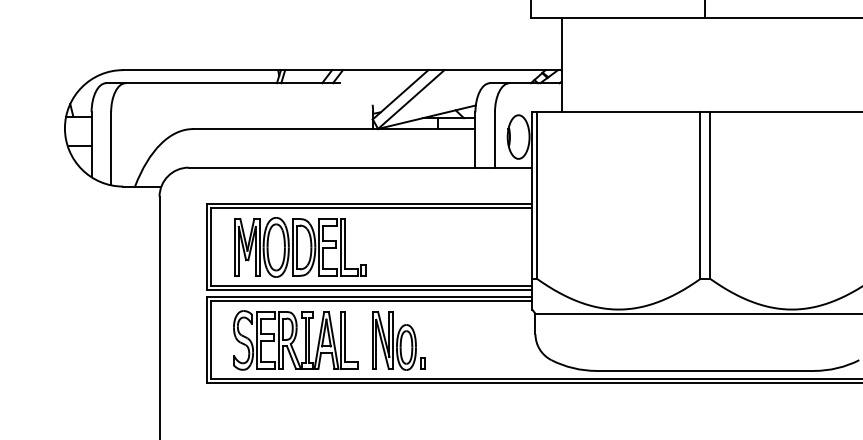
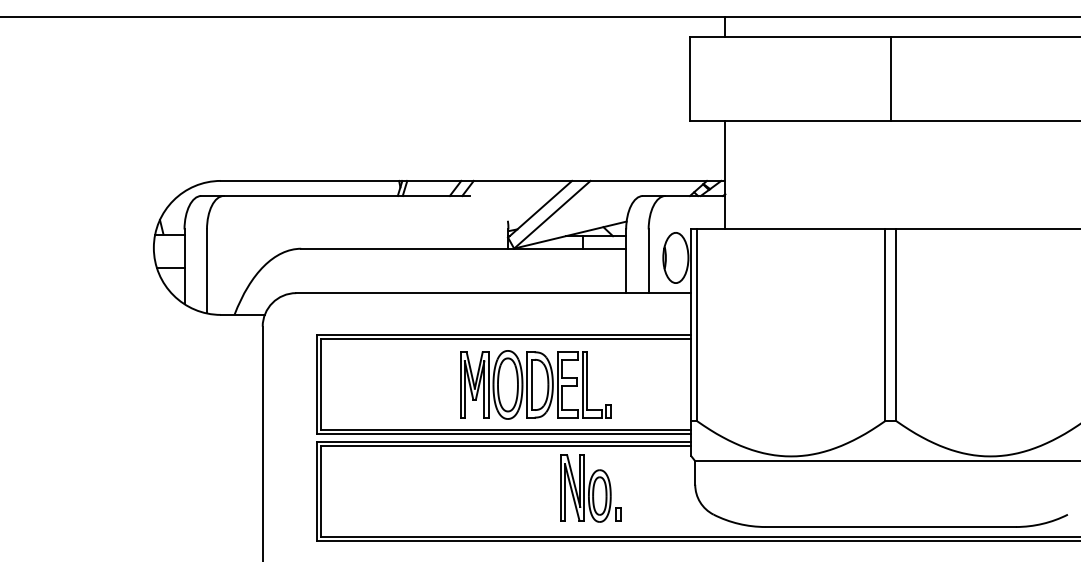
part: (300, 247) -> (535, 384), moved
part: (295, 340) -> (419, 491), removed
part: (398, 340) -> (590, 488), moved

